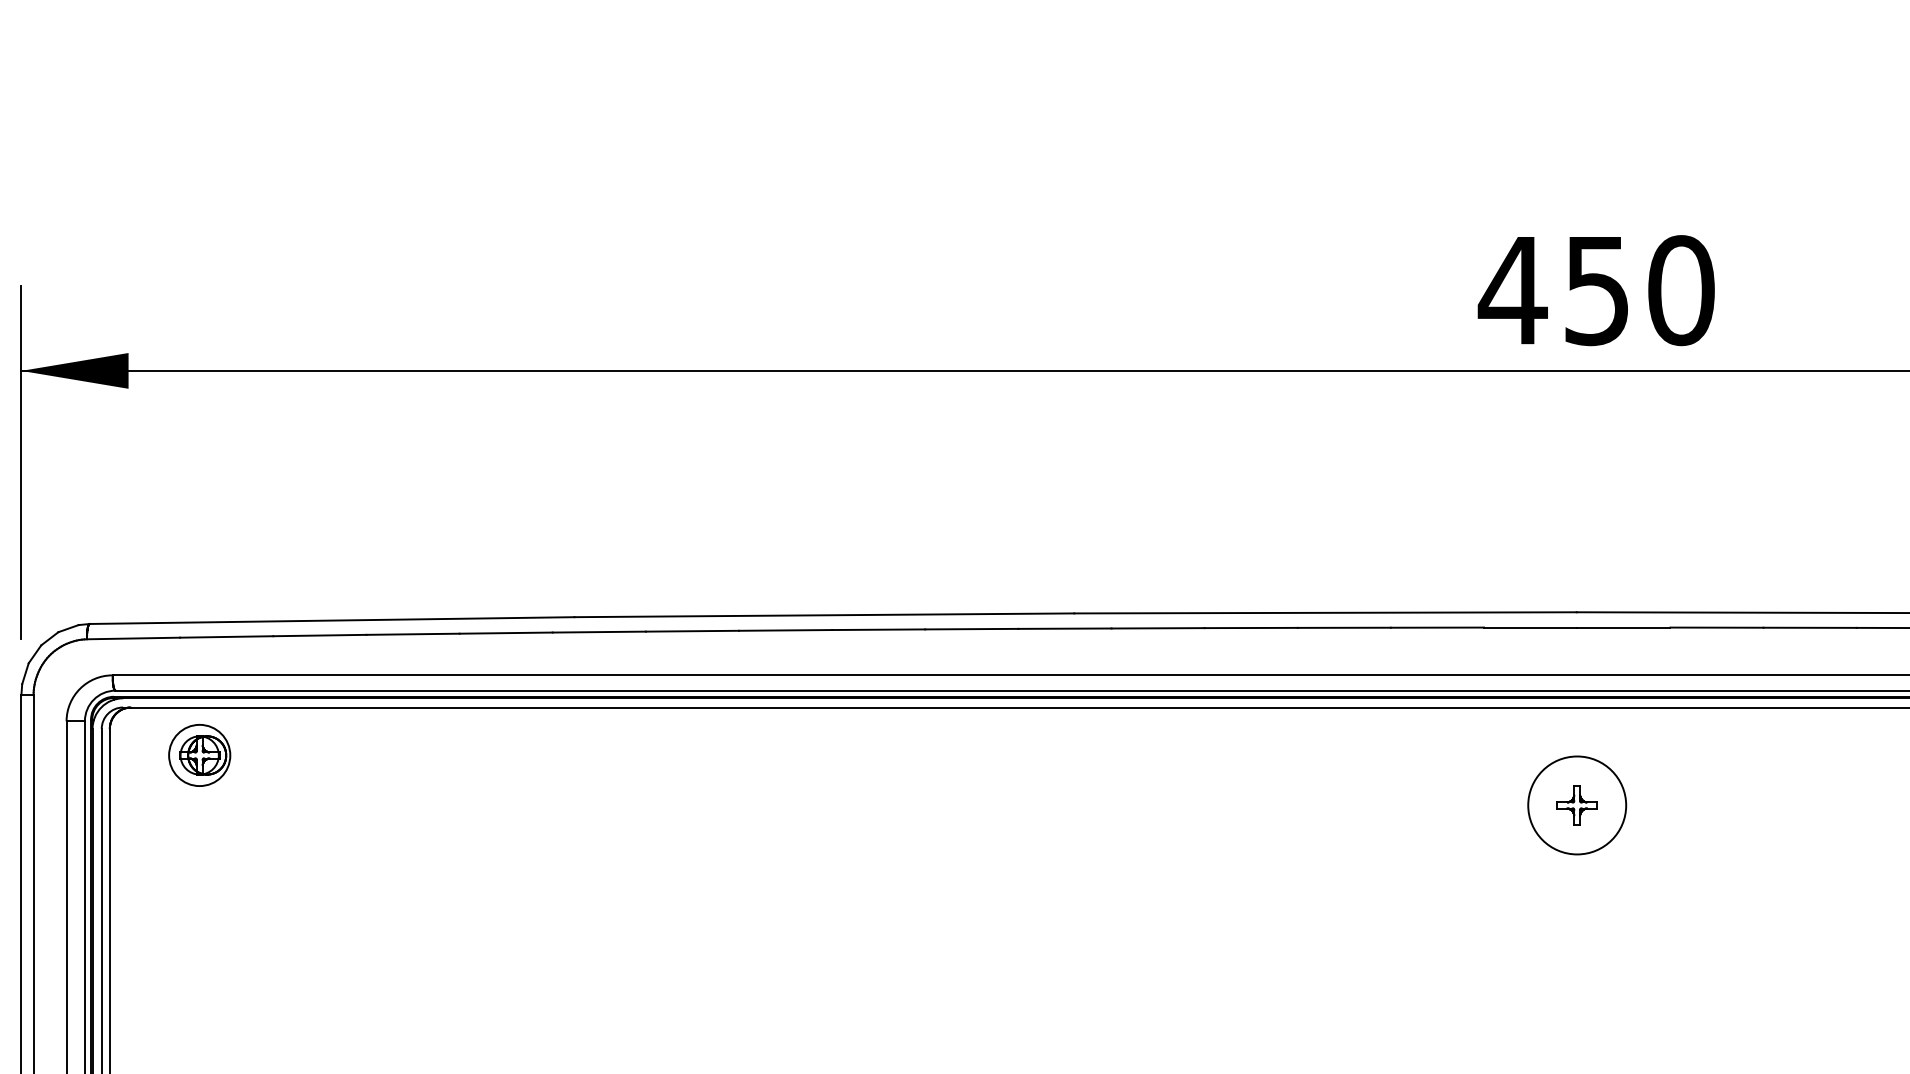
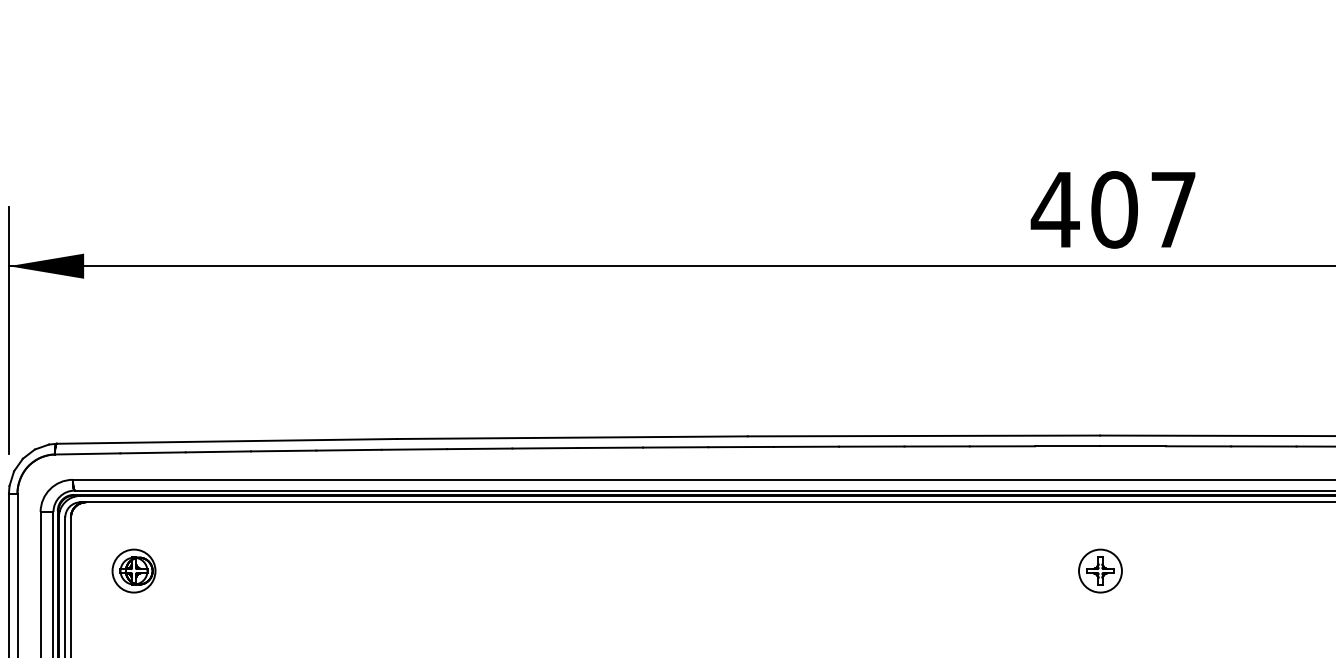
text: (1639, 290) -> (1144, 209), 450 -> 407
part: (199, 755) -> (133, 571), moved
circle: (1576, 805) -> (1099, 571), size x0.62

